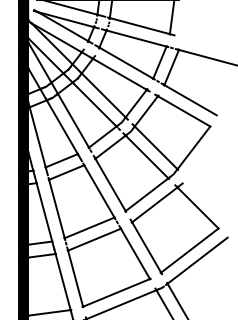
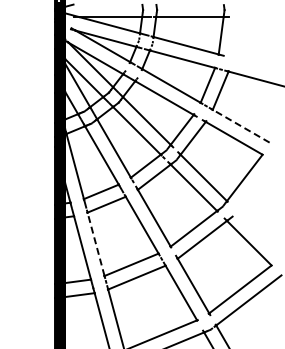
line: (190, 100) -> (241, 126), solid -> dashed
line: (57, 209) -> (96, 244), solid -> dashed

